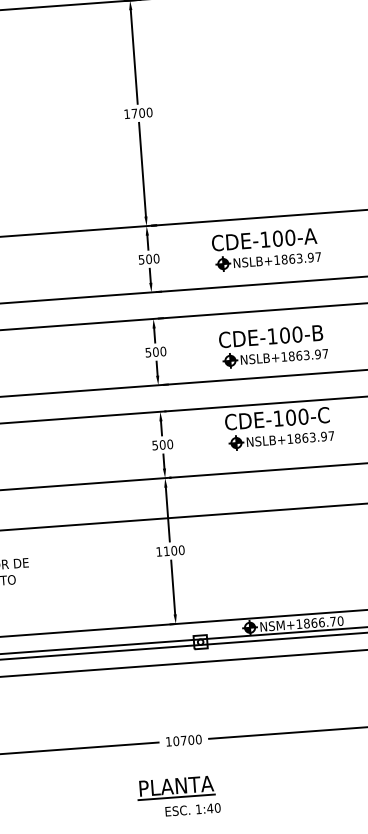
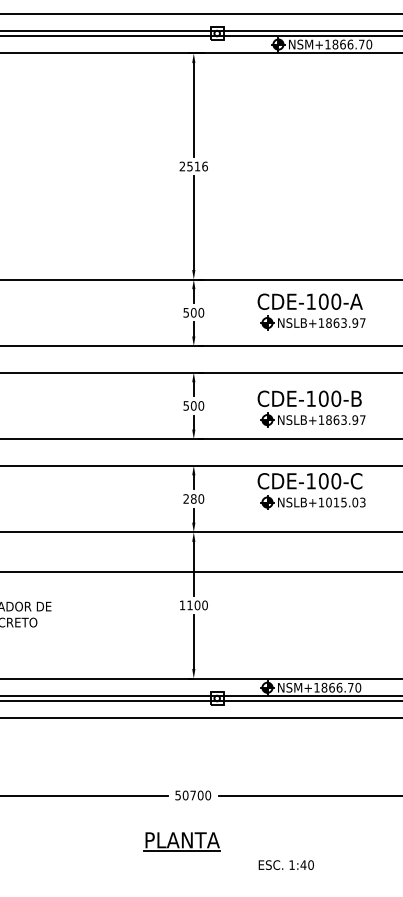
text: (138, 113) -> (193, 166), 1700 -> 2516
text: (314, 437) -> (345, 502), NSLB+1863.97 -> NSLB+1015.03
text: (158, 444) -> (189, 498), 500 -> 280
text: (168, 741) -> (177, 795), 10700 -> 50700
text: (192, 809) -> (285, 864), moved

